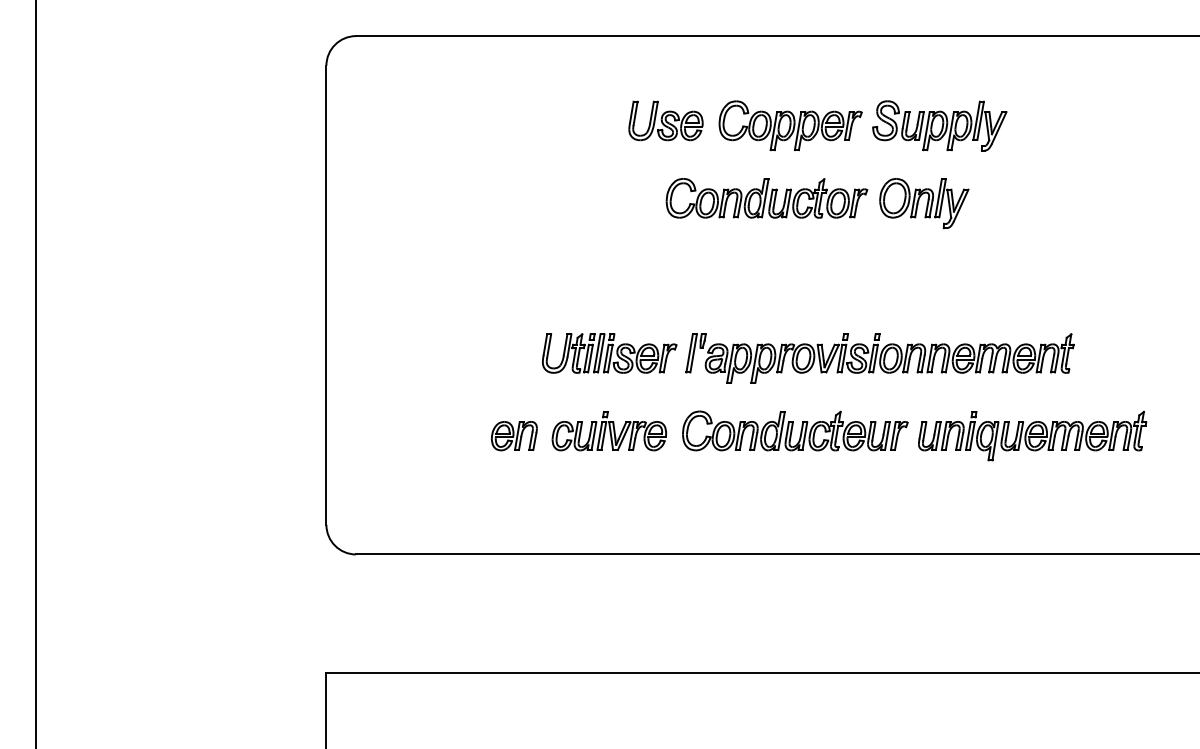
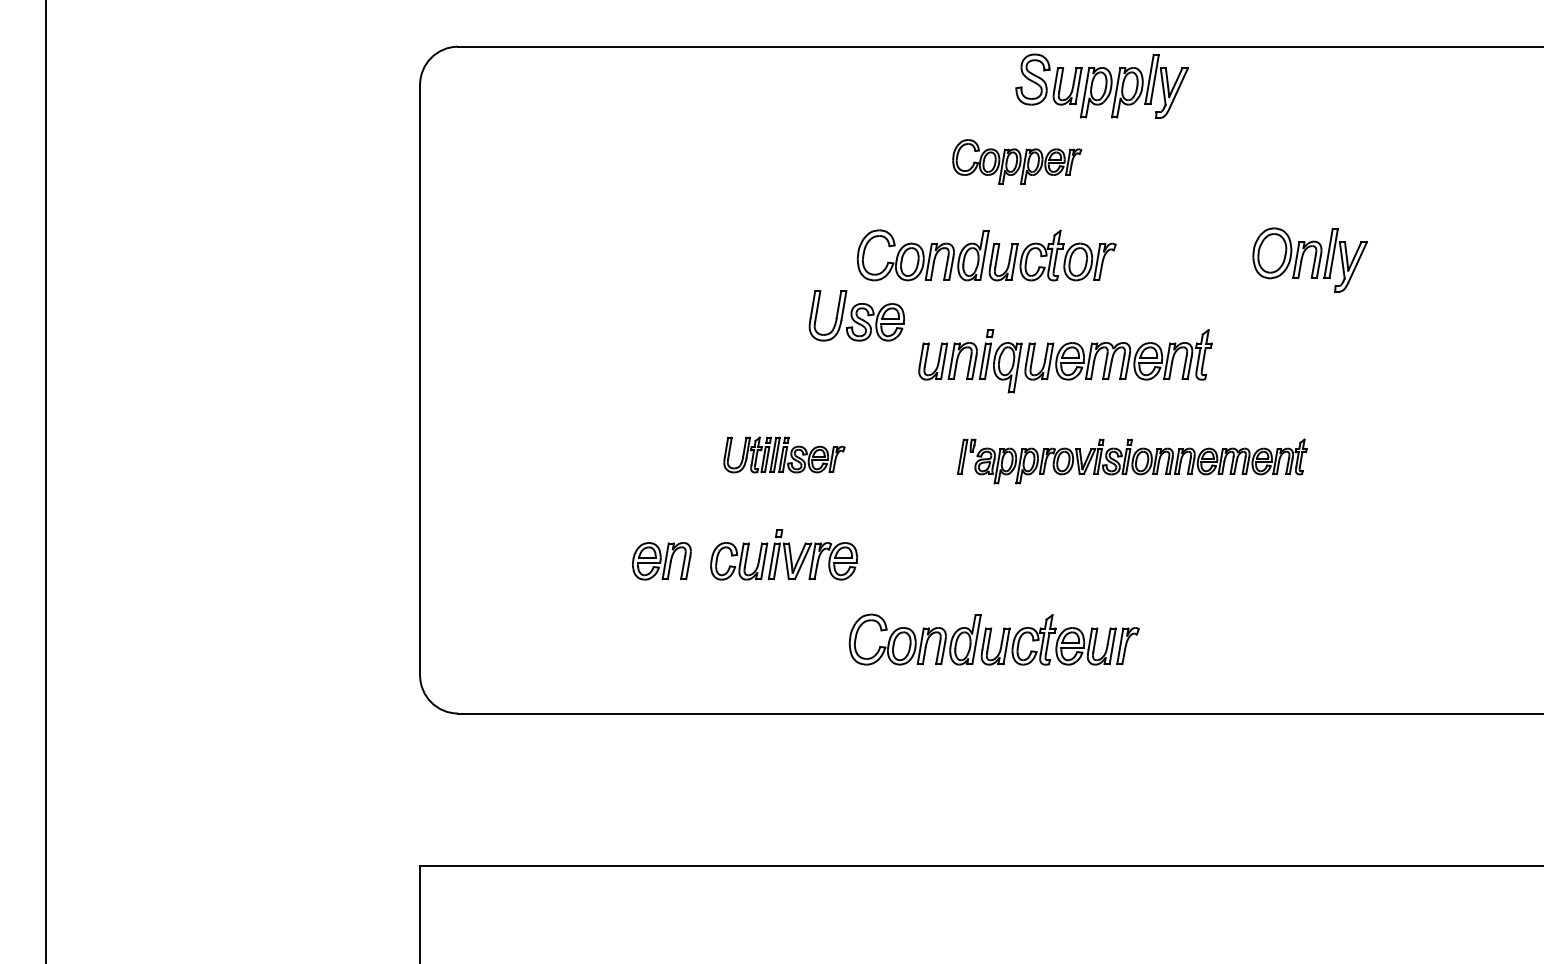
part: (665, 120) -> (856, 315), moved
part: (790, 125) -> (1016, 161), size x0.7
part: (939, 125) -> (1101, 85), moved
part: (923, 203) -> (1309, 259), moved
part: (609, 353) -> (784, 454), size x0.7
part: (880, 358) -> (1132, 461), size x0.7
part: (794, 430) -> (993, 639), moved
part: (1032, 436) -> (1065, 361), moved

